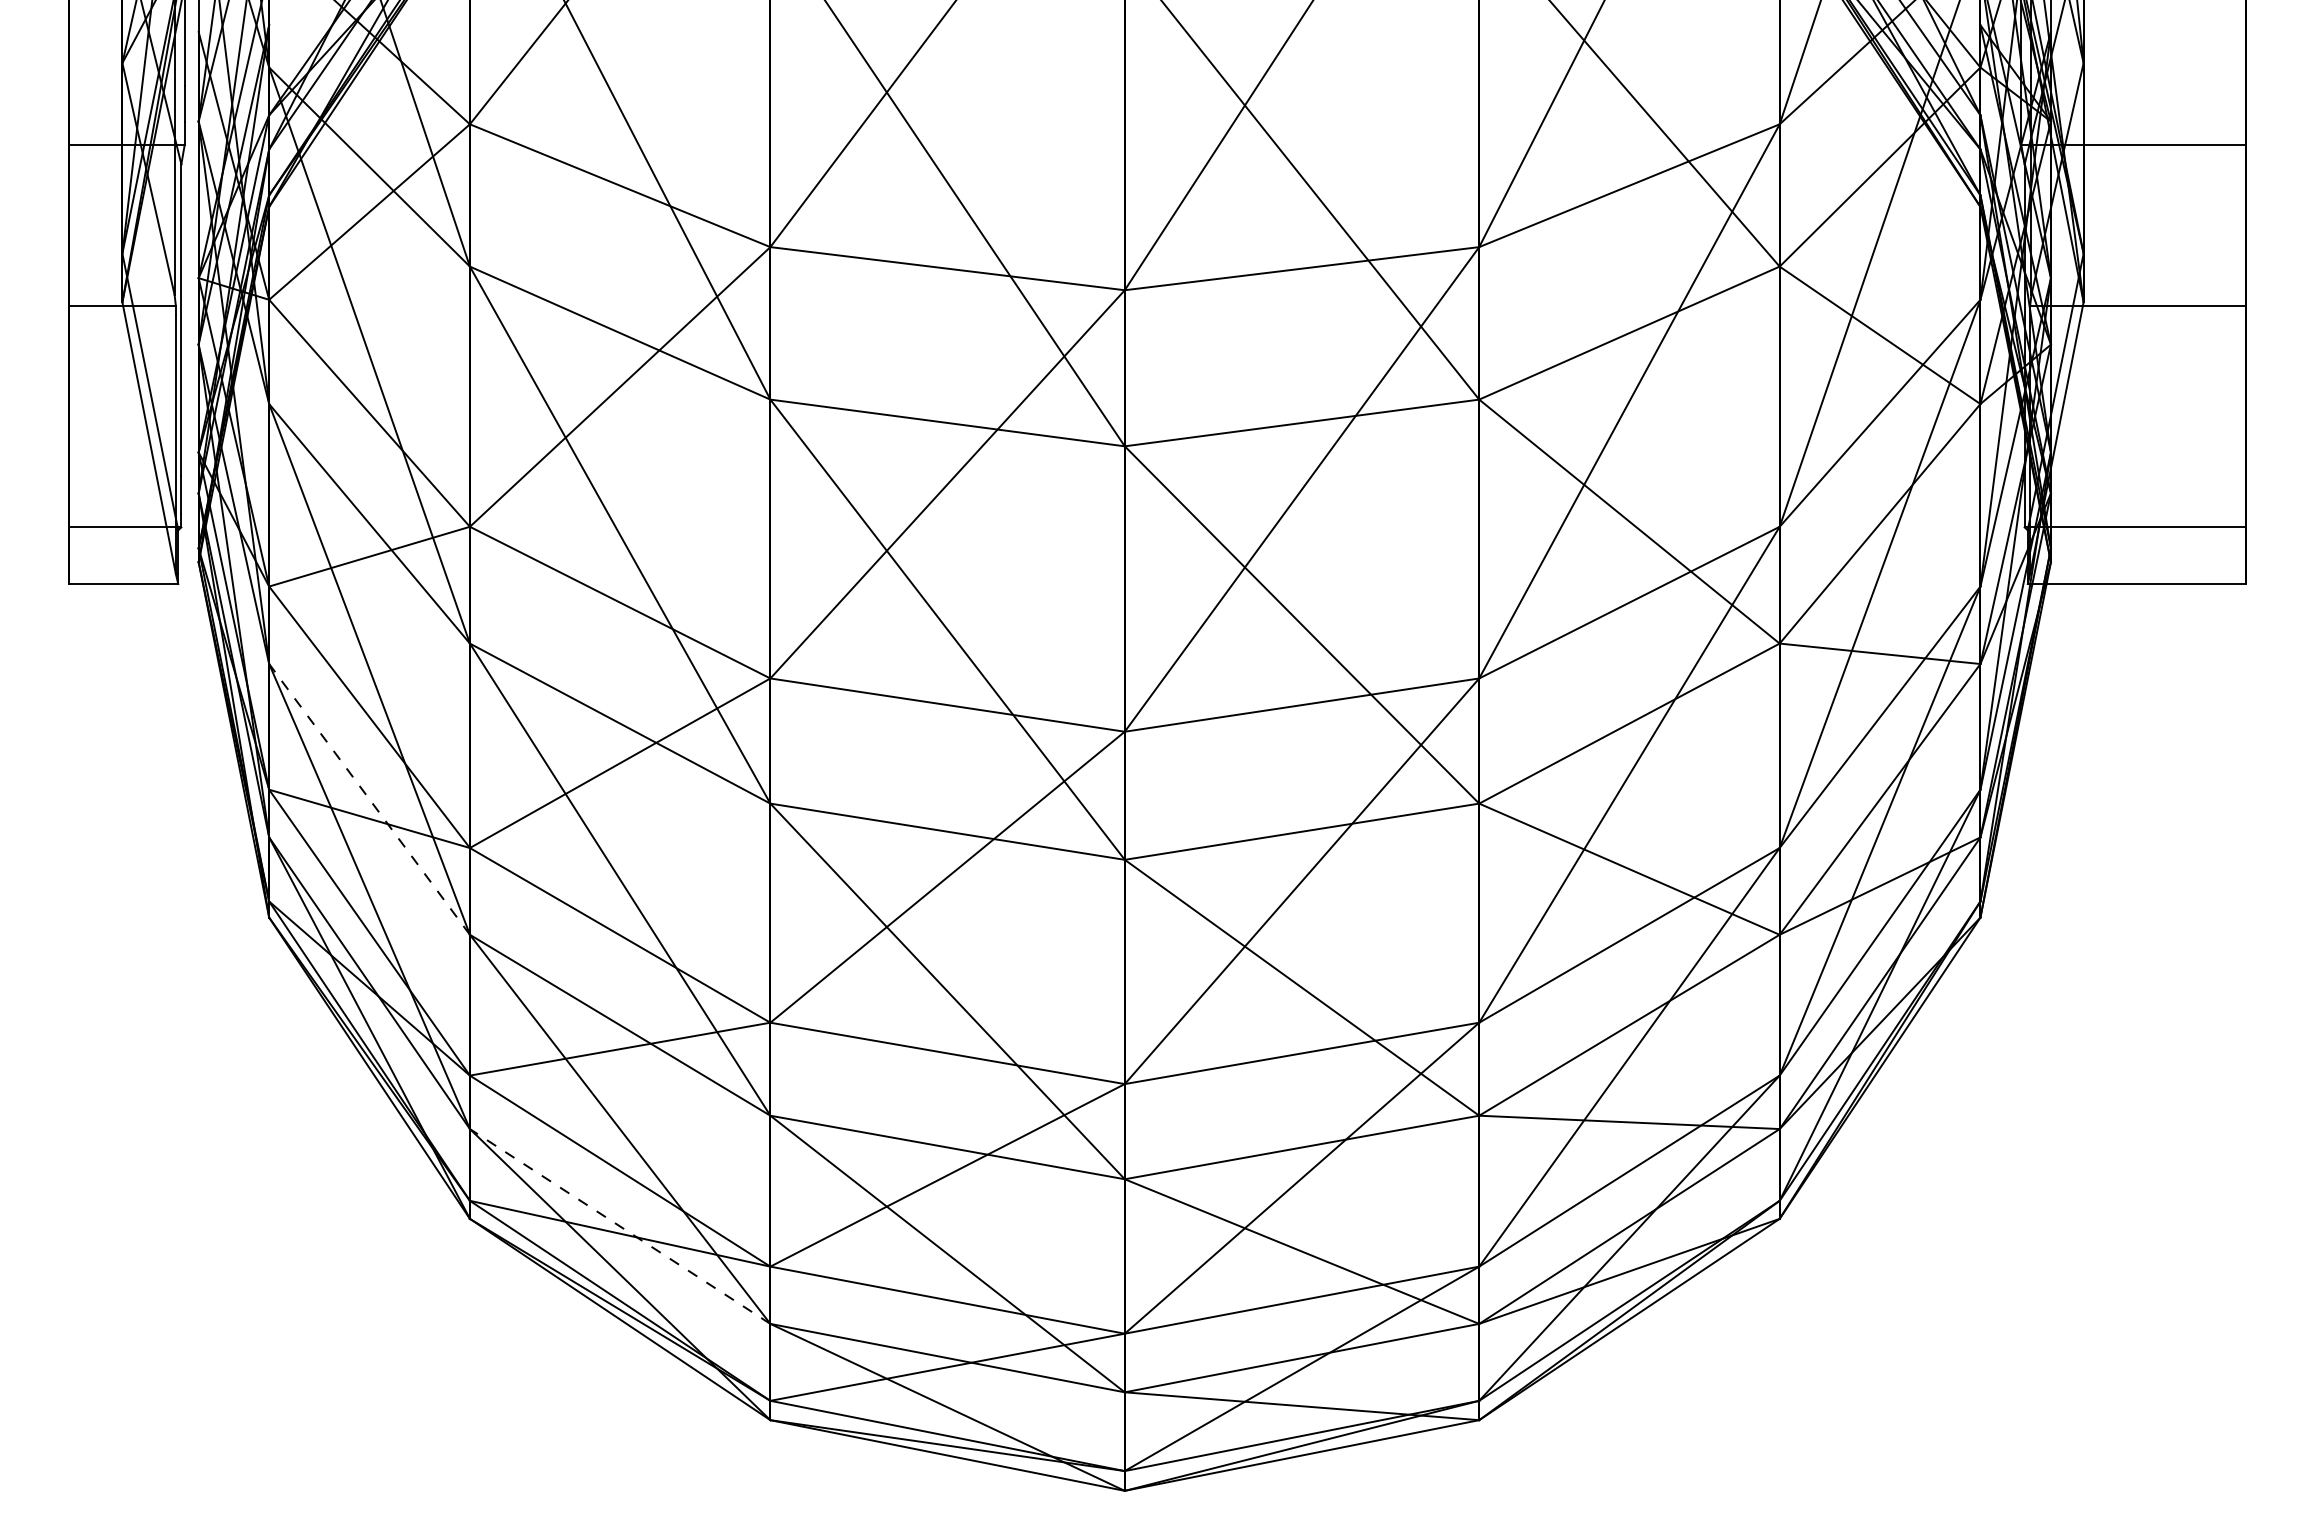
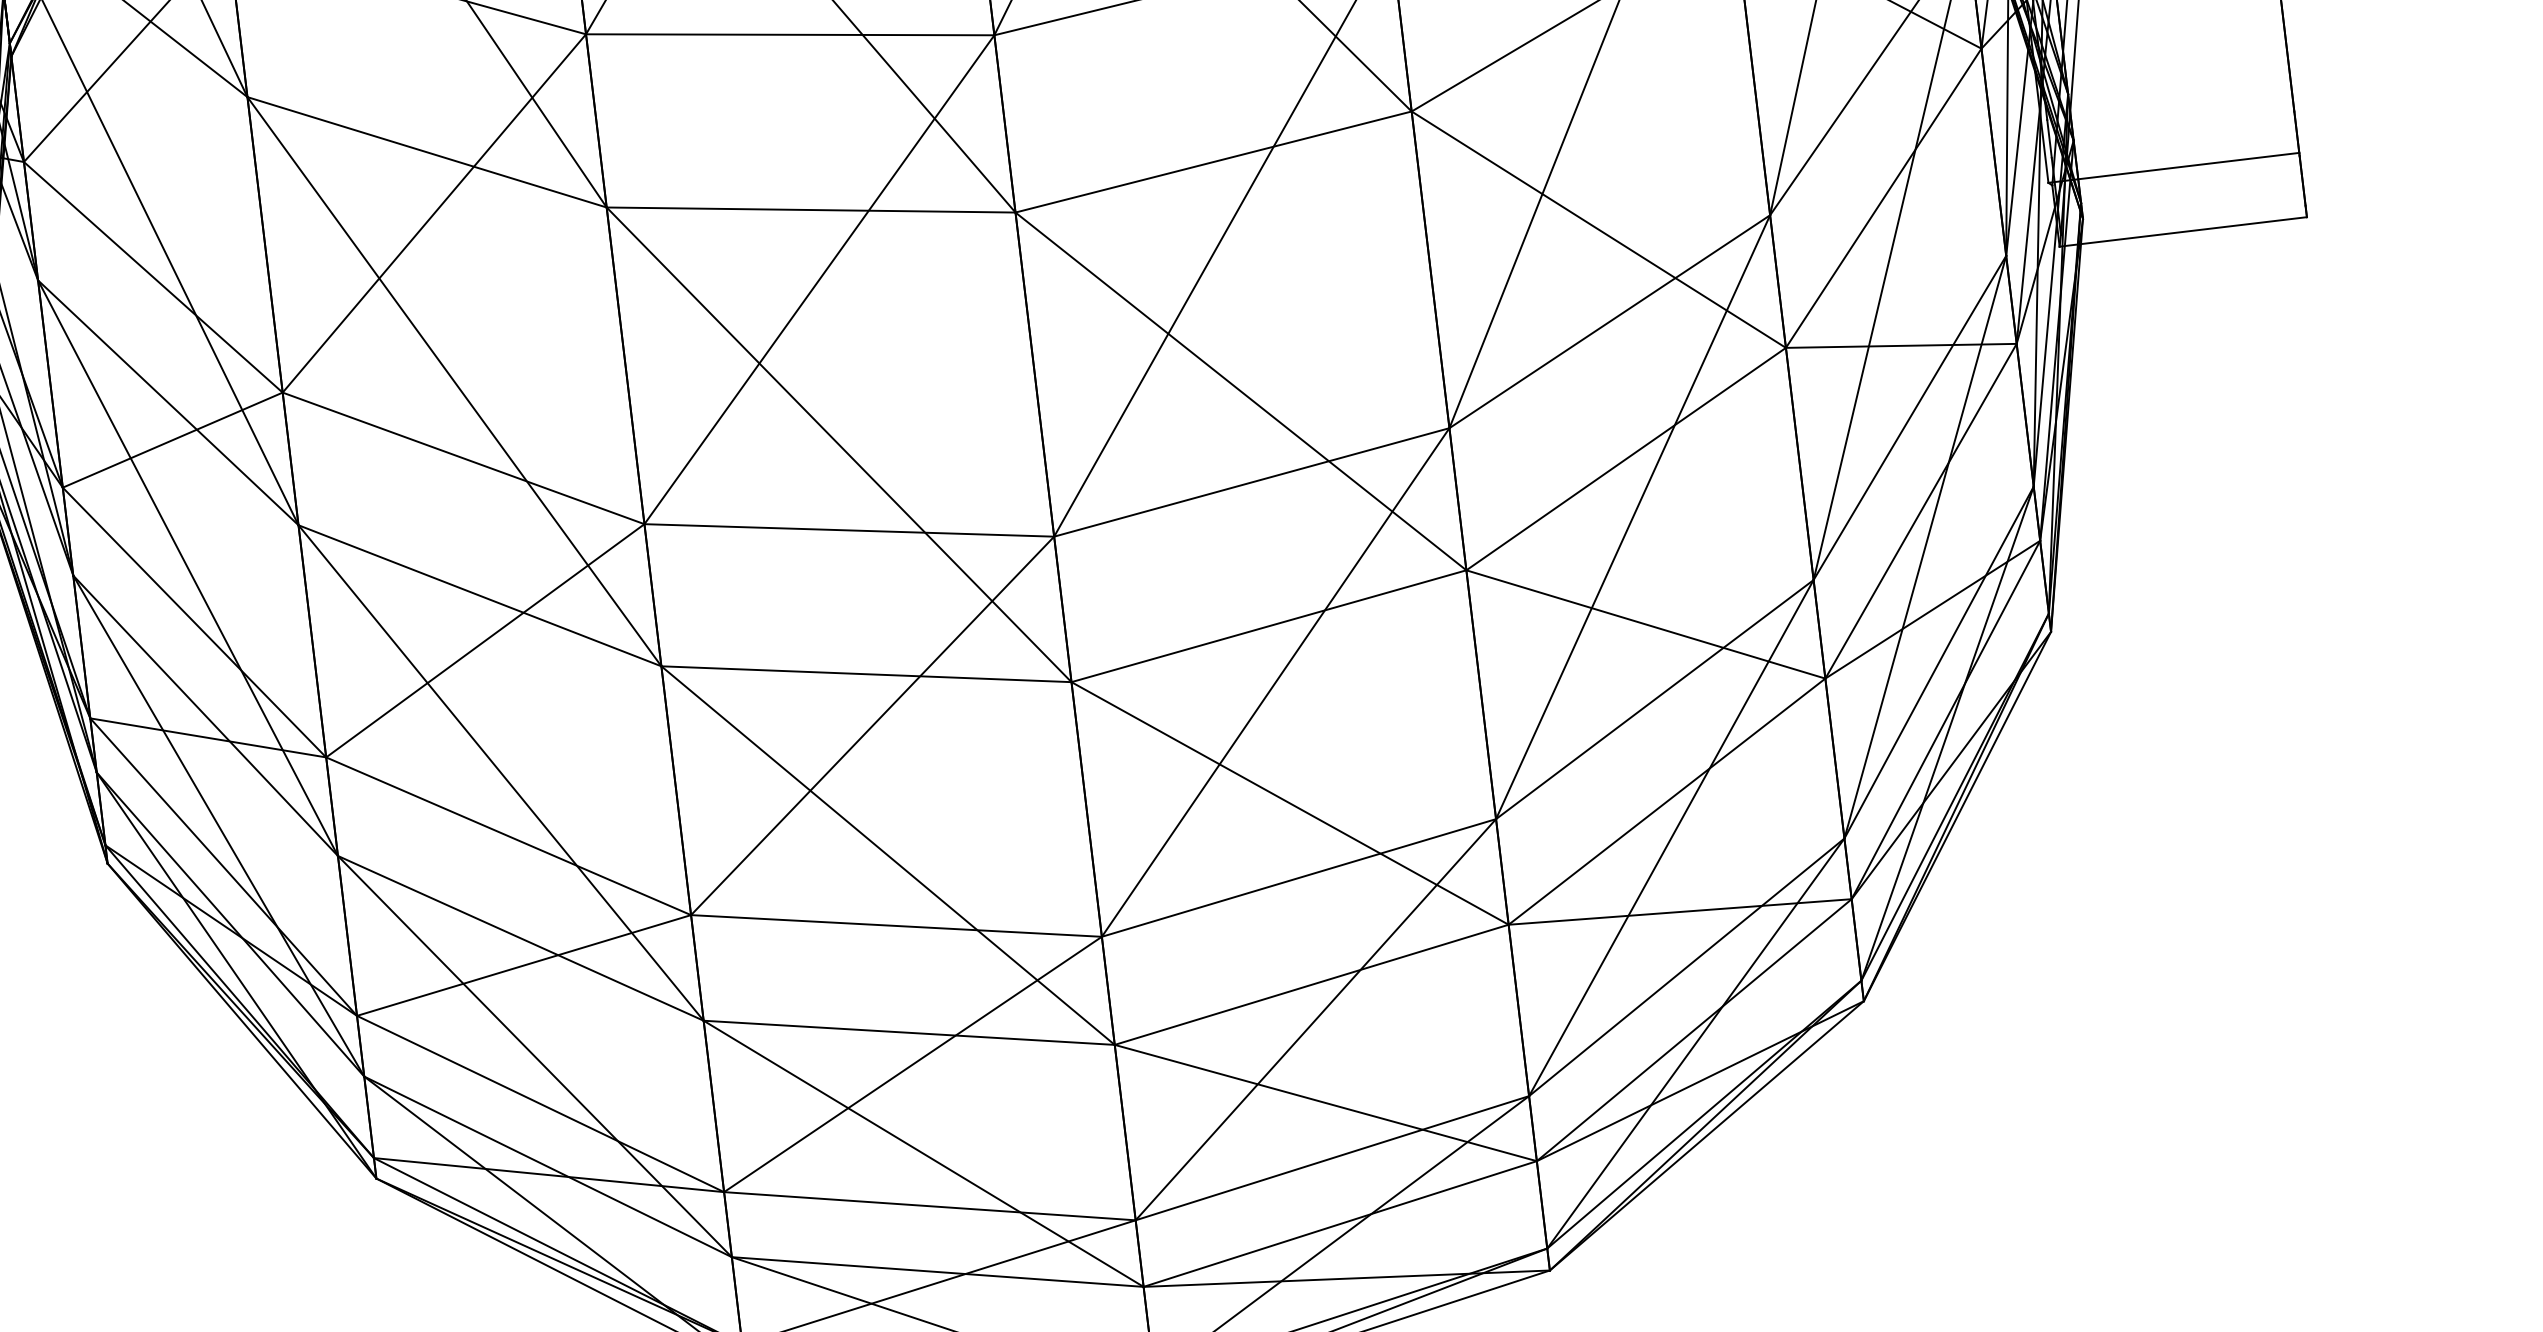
line: (369, 799) -> (205, 715), dashed -> solid
line: (619, 1226) -> (547, 1166), dashed -> solid

